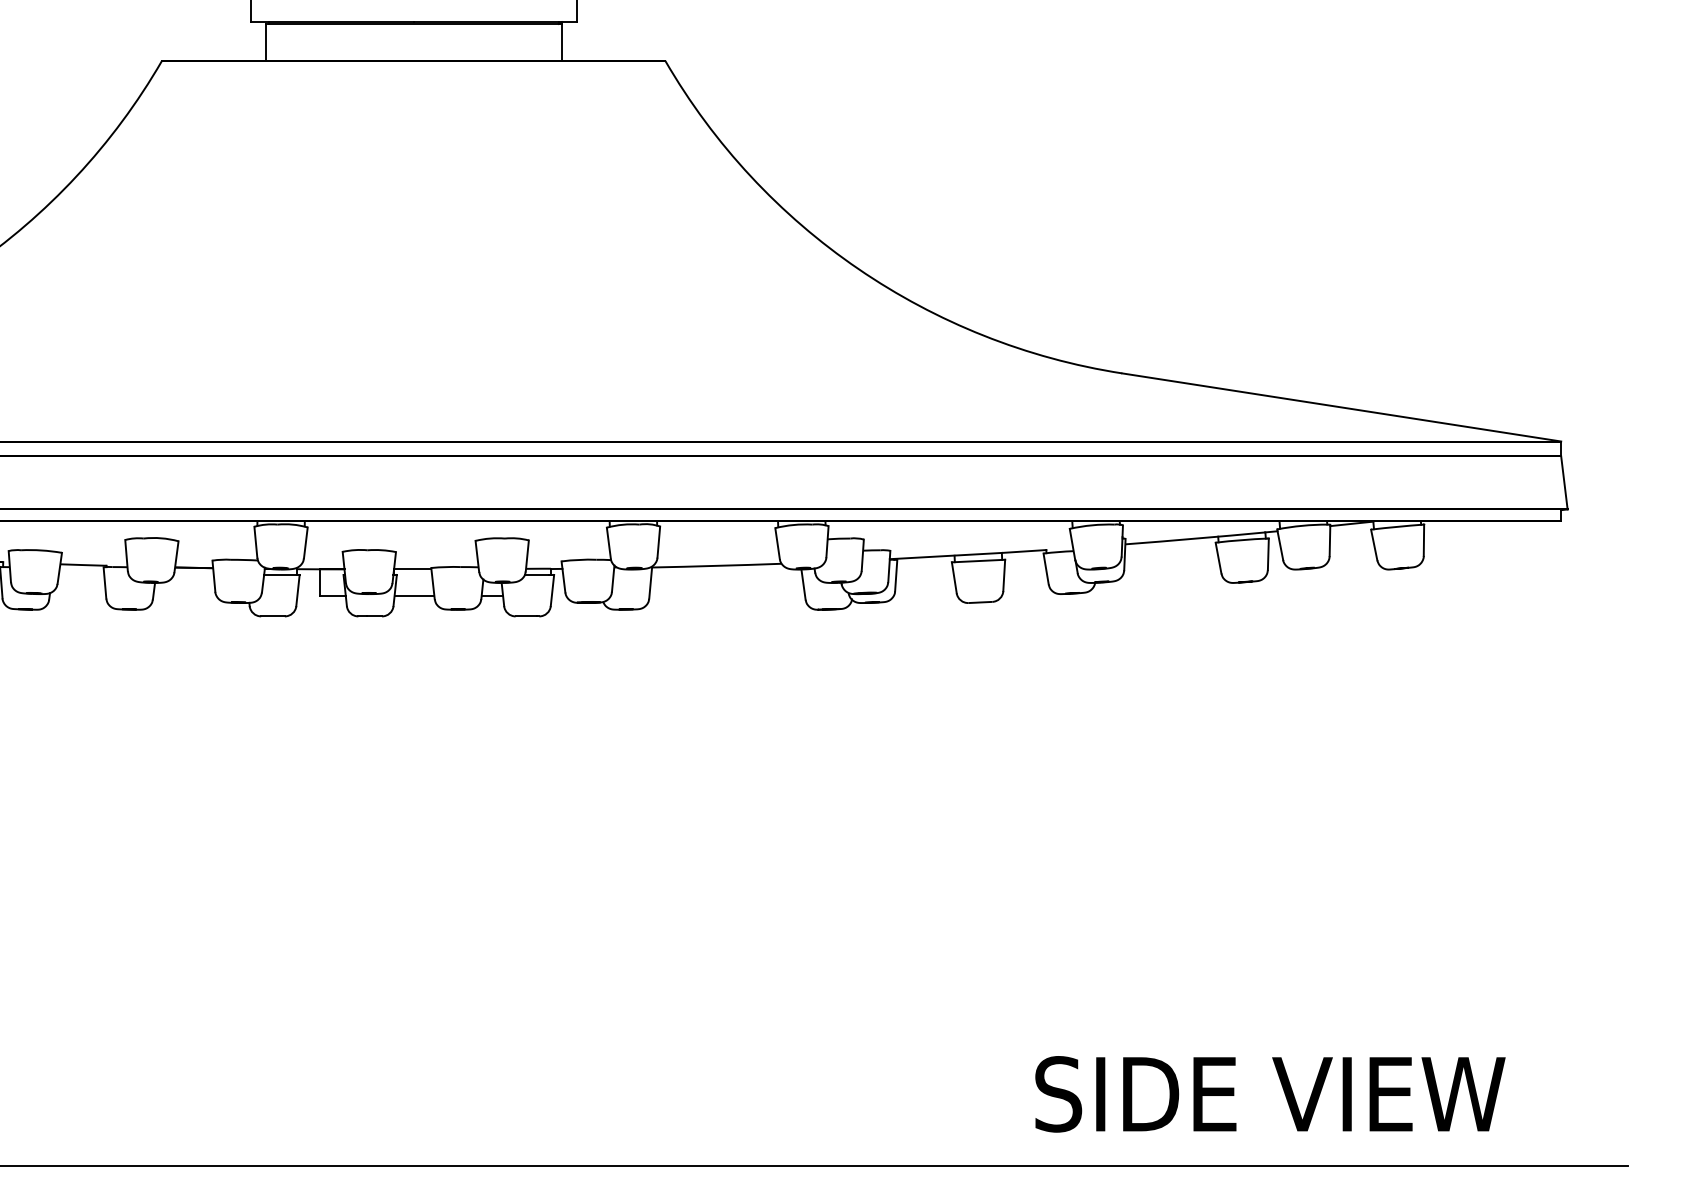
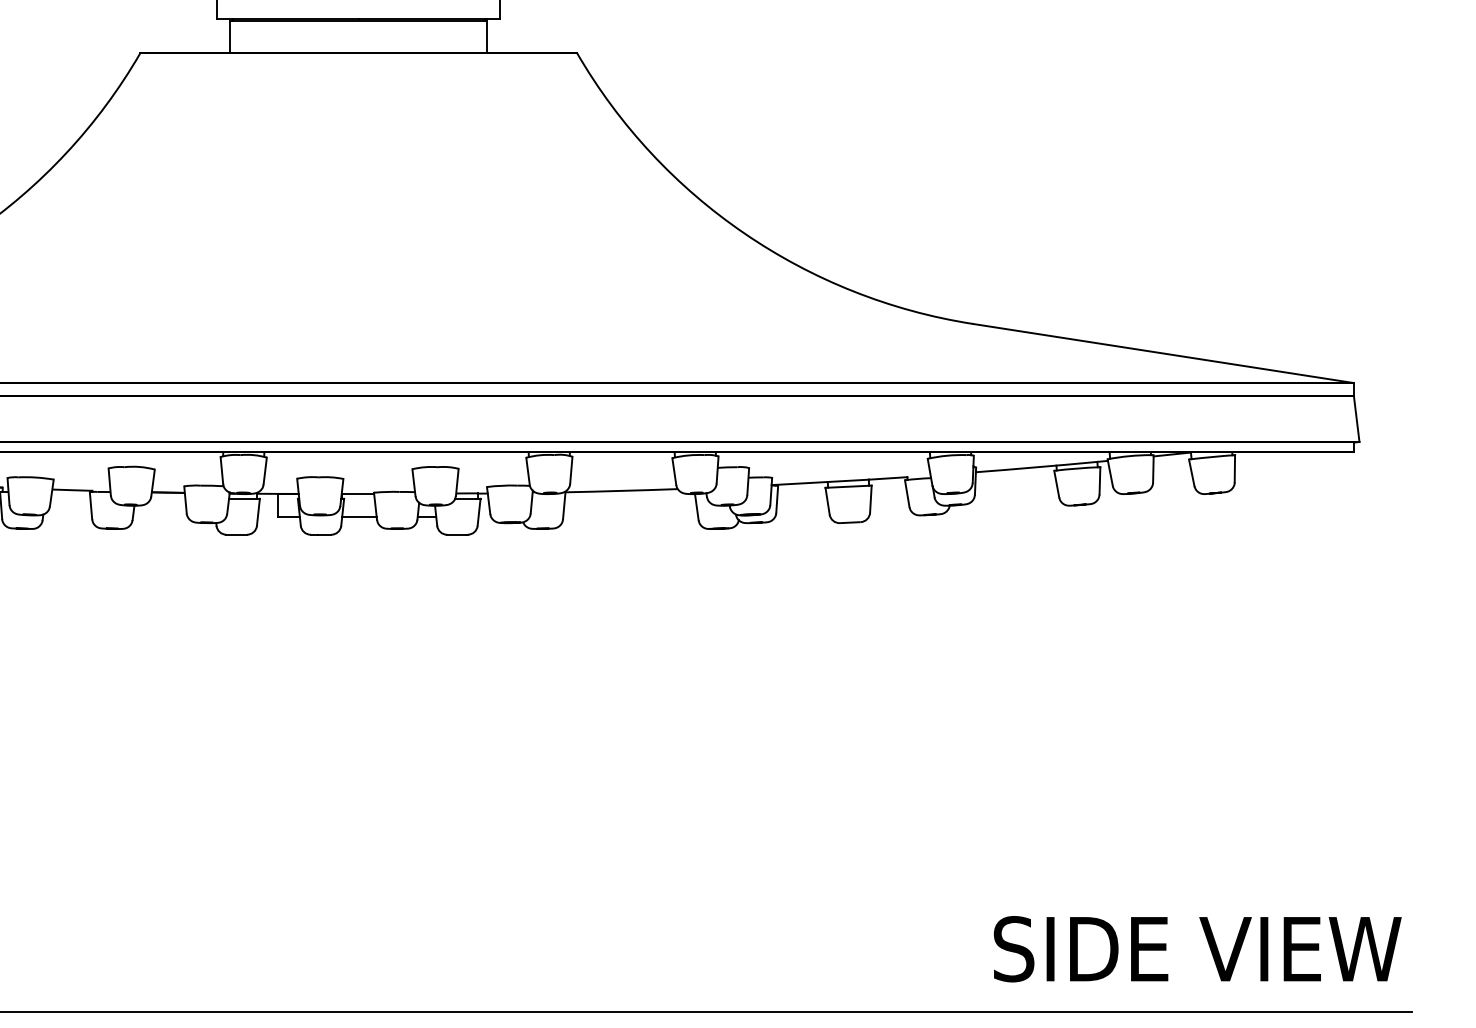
text: (1270, 1094) -> (1197, 949), moved

